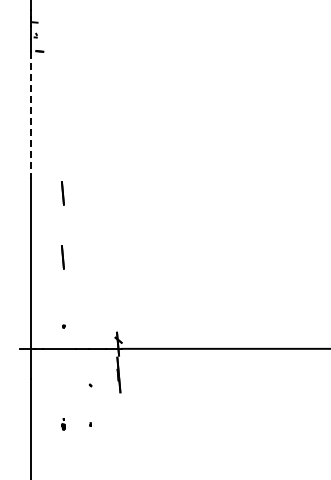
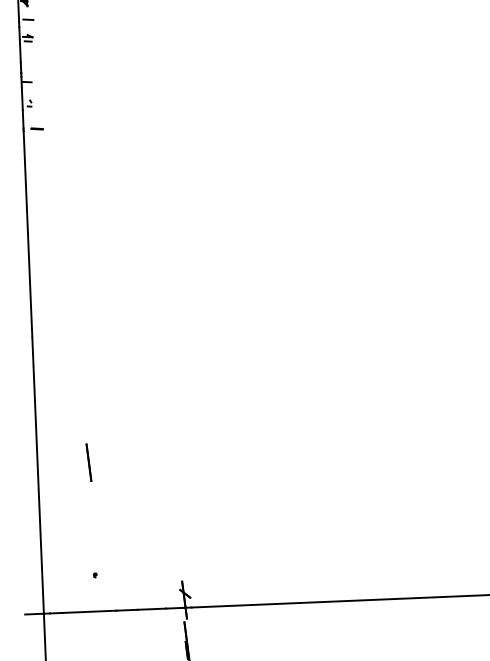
line: (31, 116) -> (28, 235), dashed -> solid
line: (62, 193) -> (83, 358), removed

